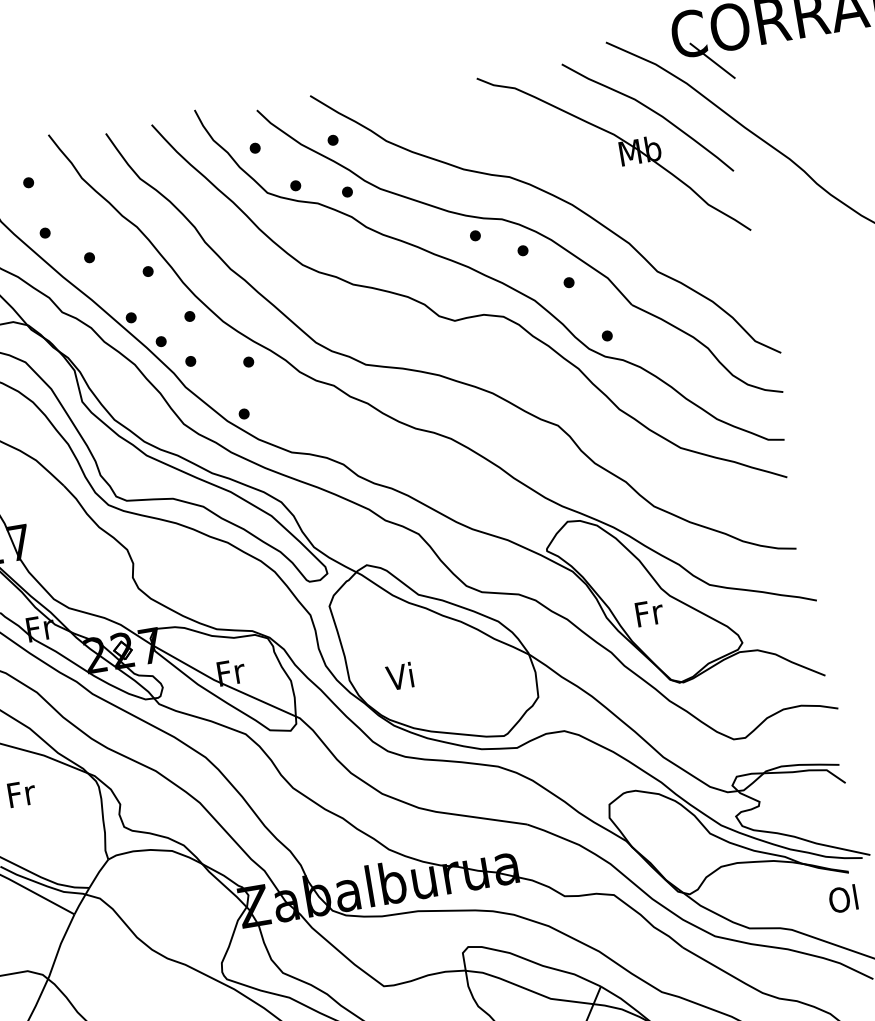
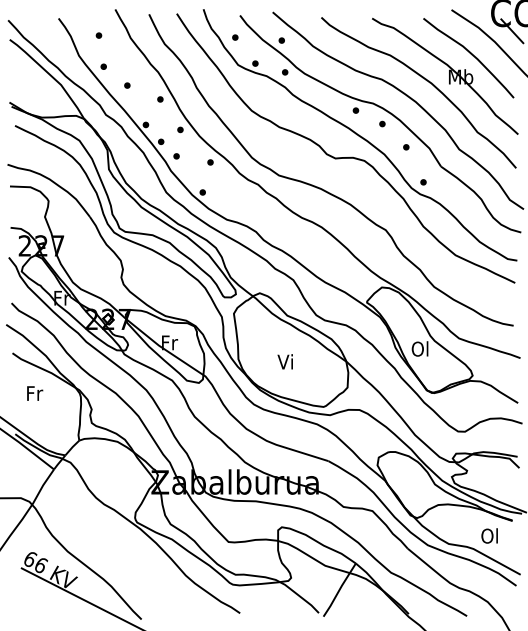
curve: (584, 167) -> (426, 81), added
text: (648, 612) -> (420, 348), Fr -> Ol
text: (398, 676) -> (284, 361), moved
text: (842, 898) -> (489, 535), moved

